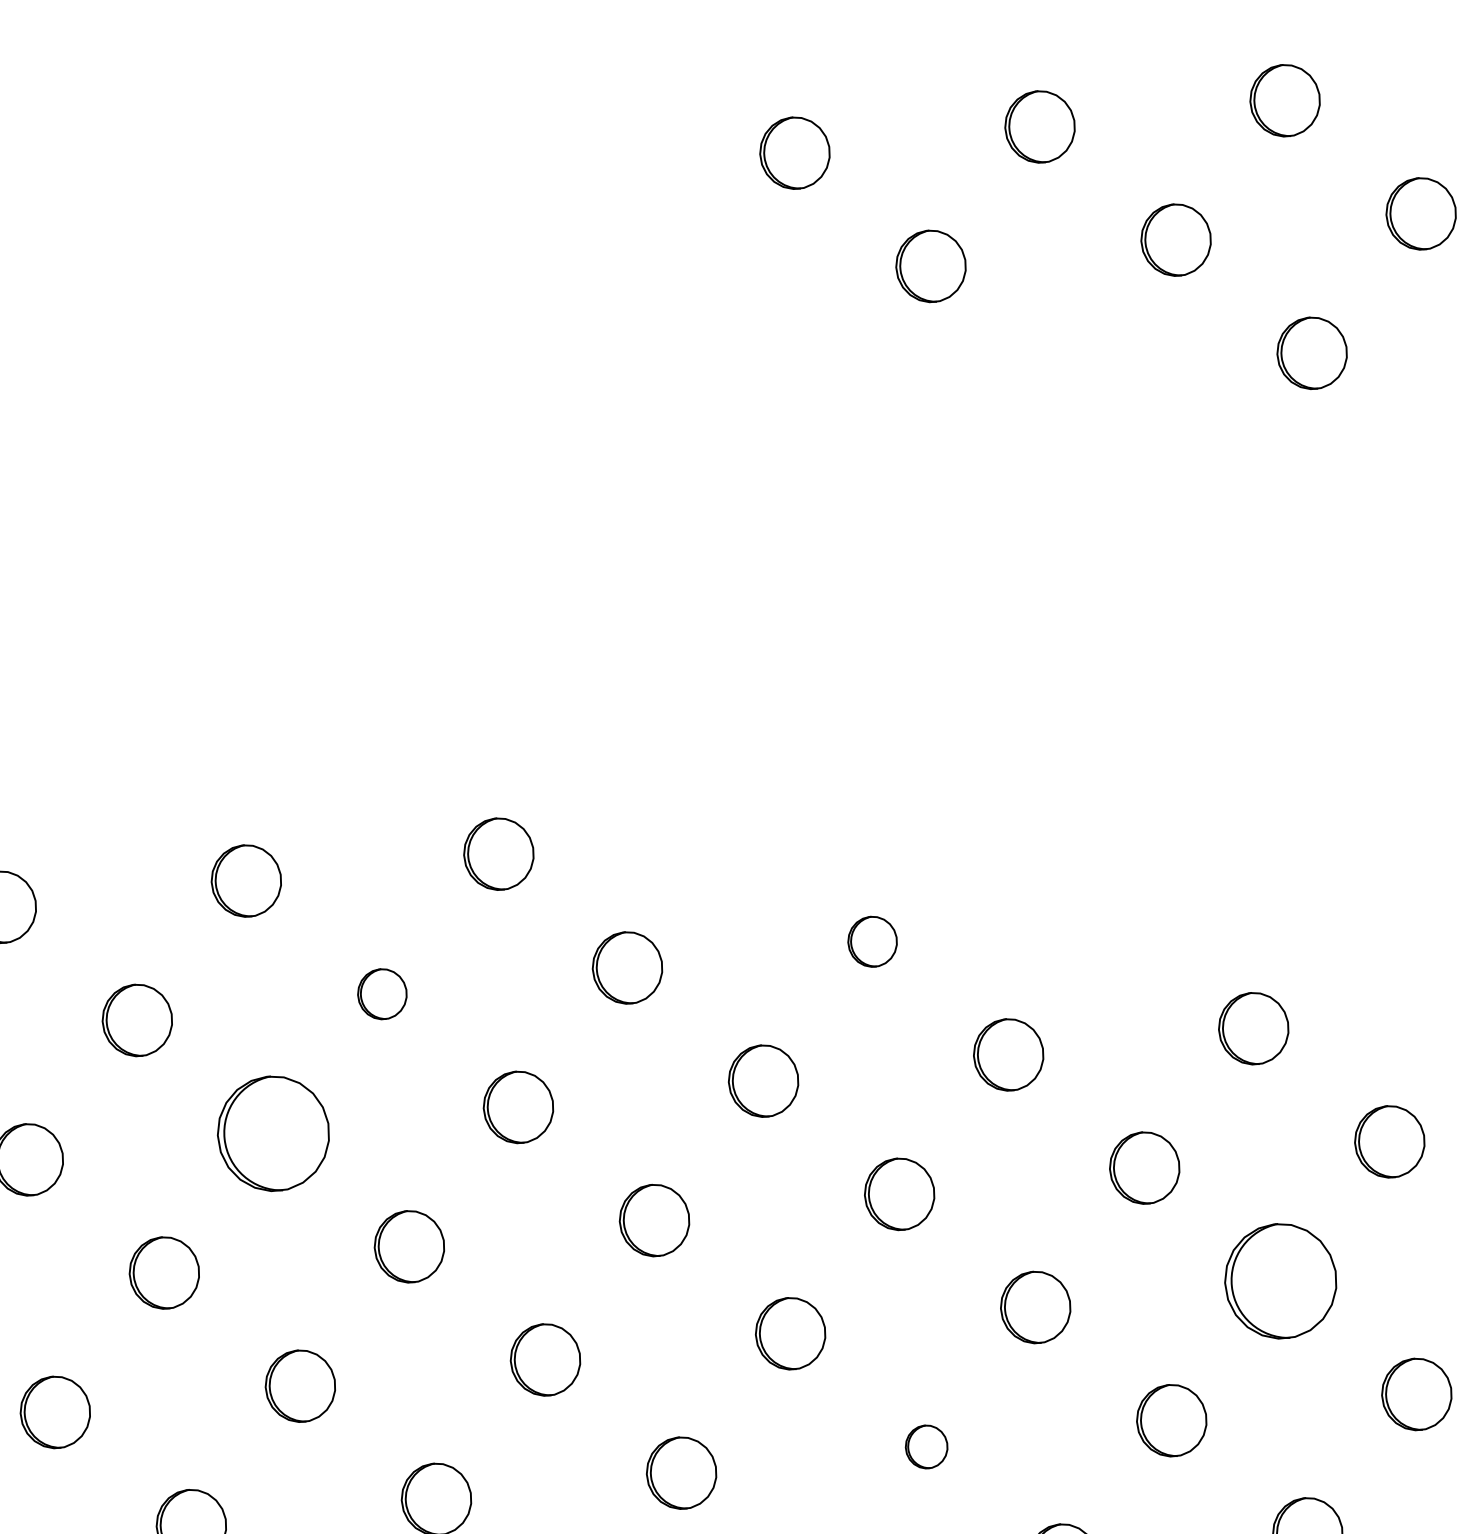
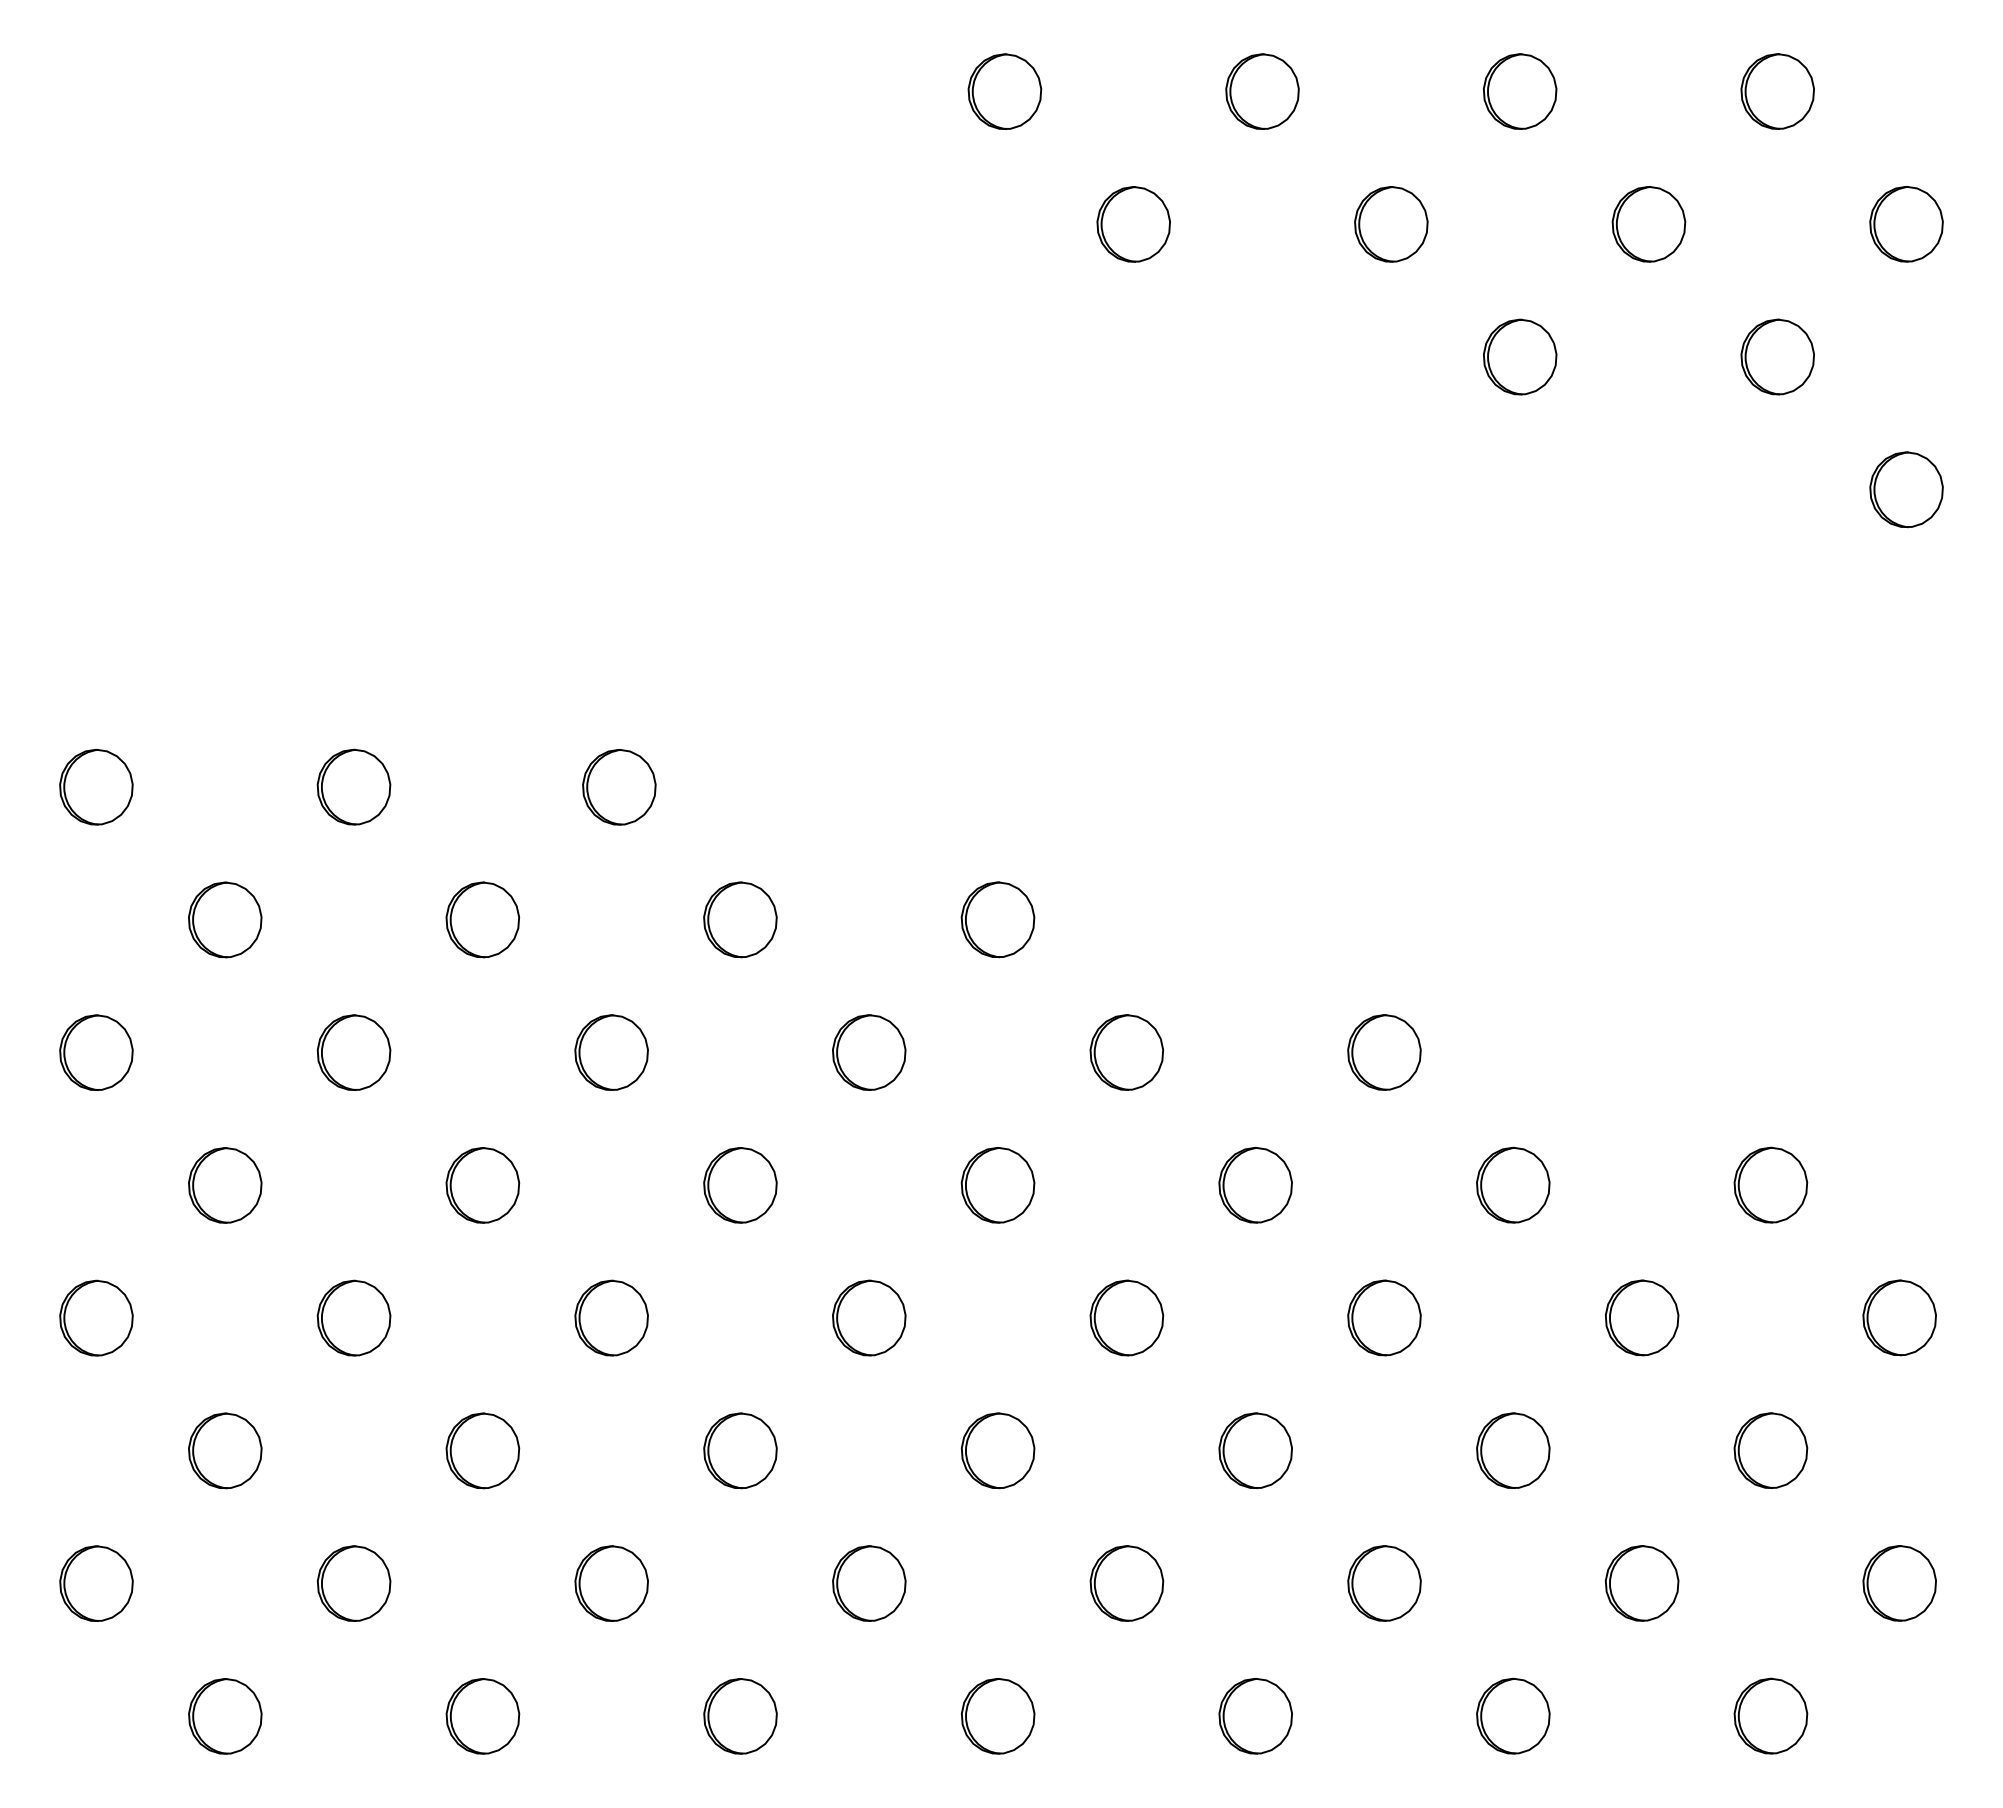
part: (872, 941) -> (997, 919), size x1.43
part: (382, 993) -> (482, 919), size x1.43
part: (272, 1133) -> (353, 1052), size x0.62
part: (1280, 1280) -> (1384, 1317), size x0.62
part: (926, 1446) -> (997, 1450), size x1.67

